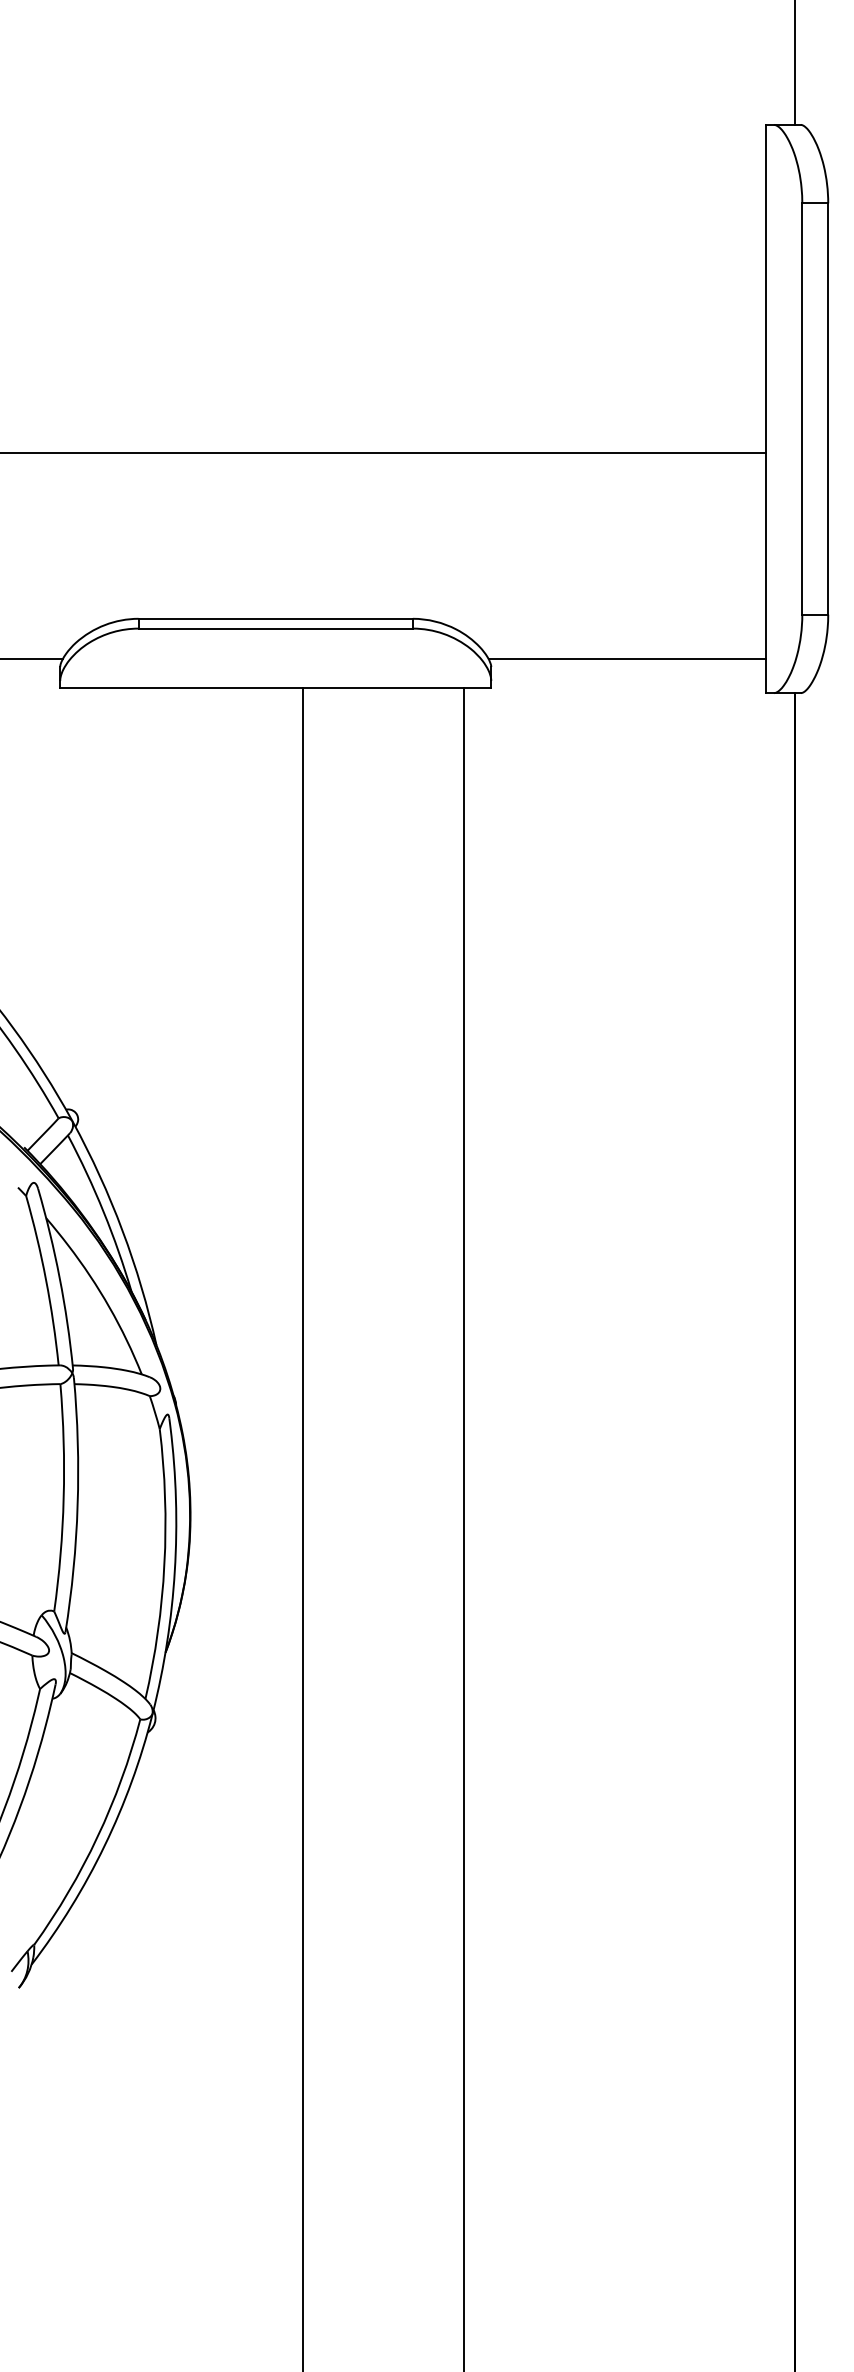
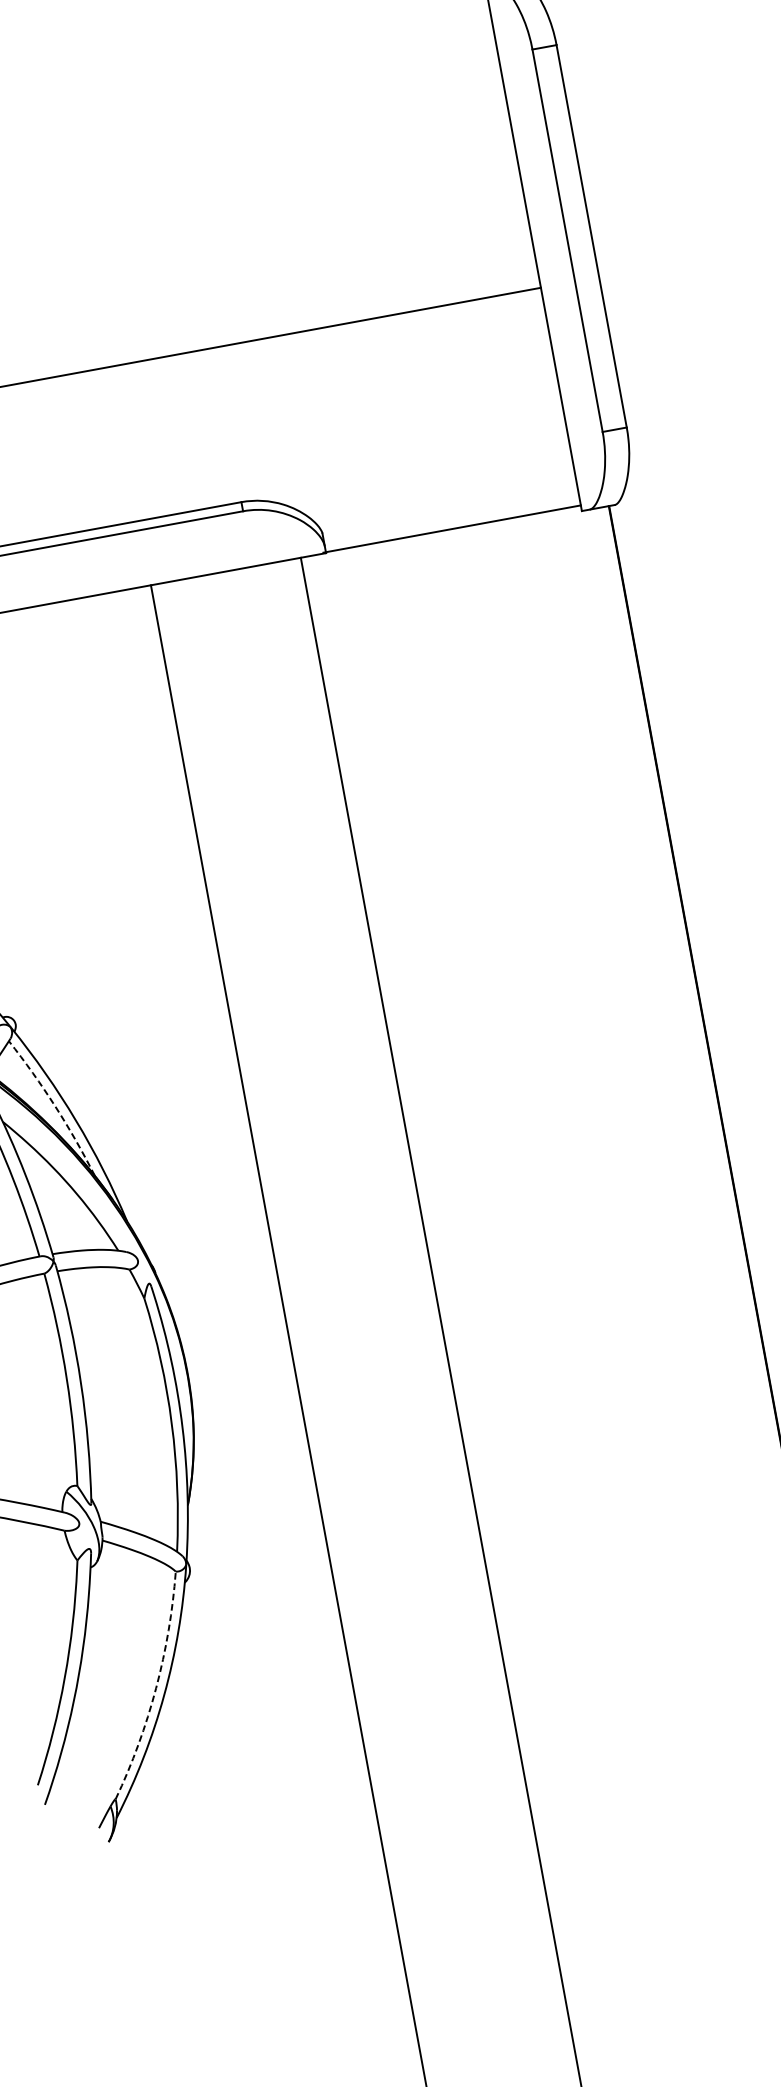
line: (626, 659) -> (451, 529), moved
line: (103, 1212) -> (55, 1106), solid -> dashed
line: (97, 1836) -> (155, 1687), solid -> dashed

